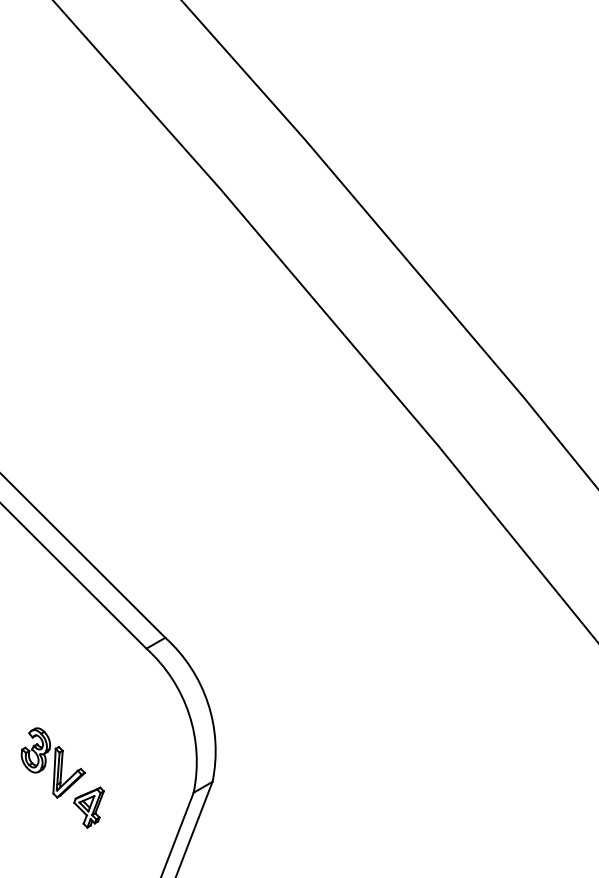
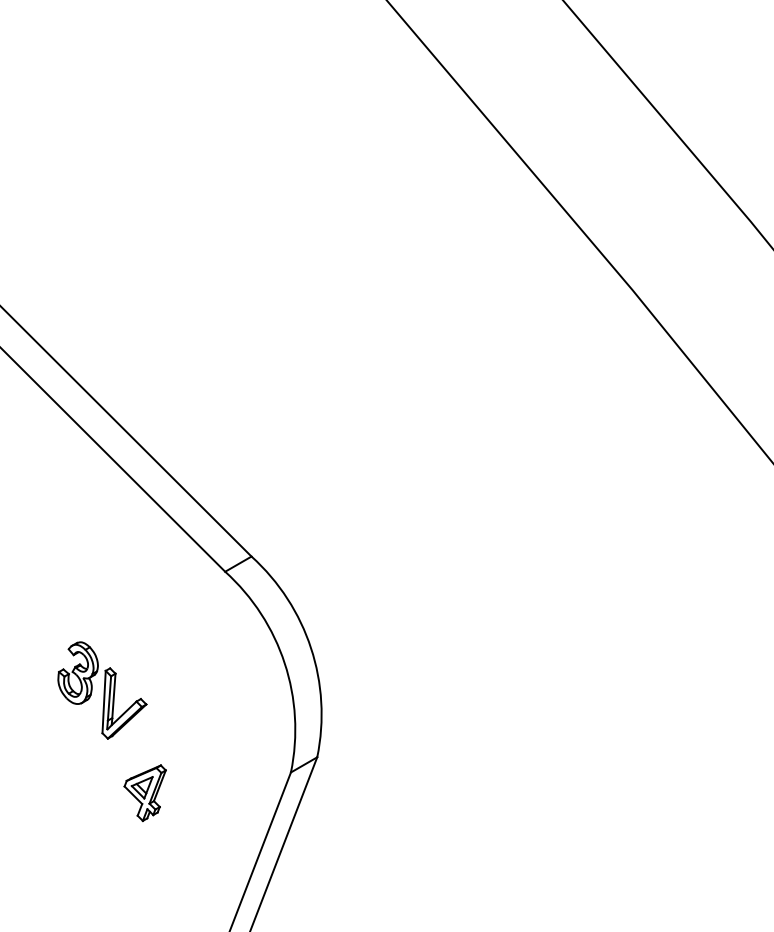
part: (52, 762) -> (101, 689), moved

